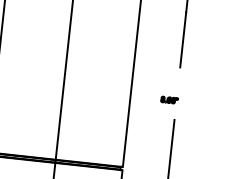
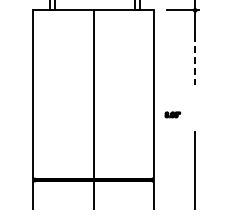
line: (183, 40) -> (195, 60), solid -> dashed
part: (169, 99) -> (172, 114), moved

